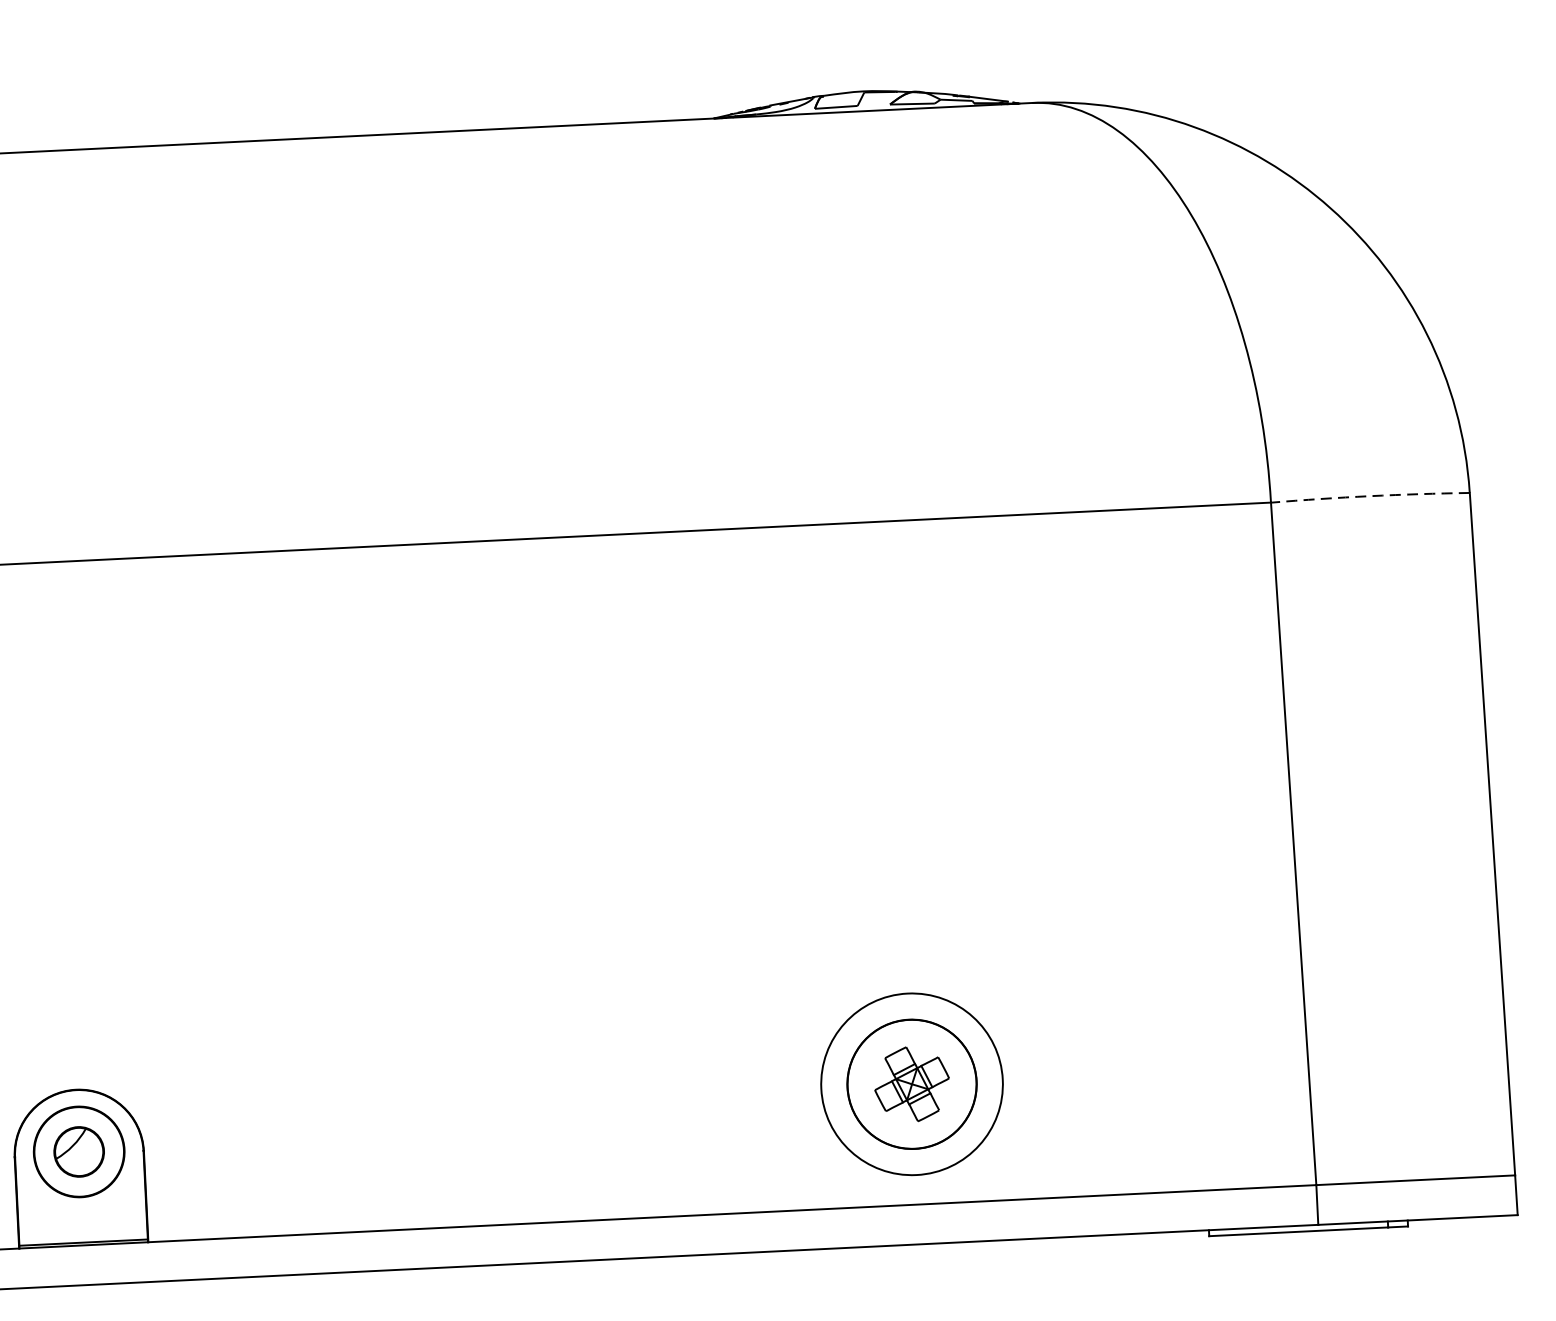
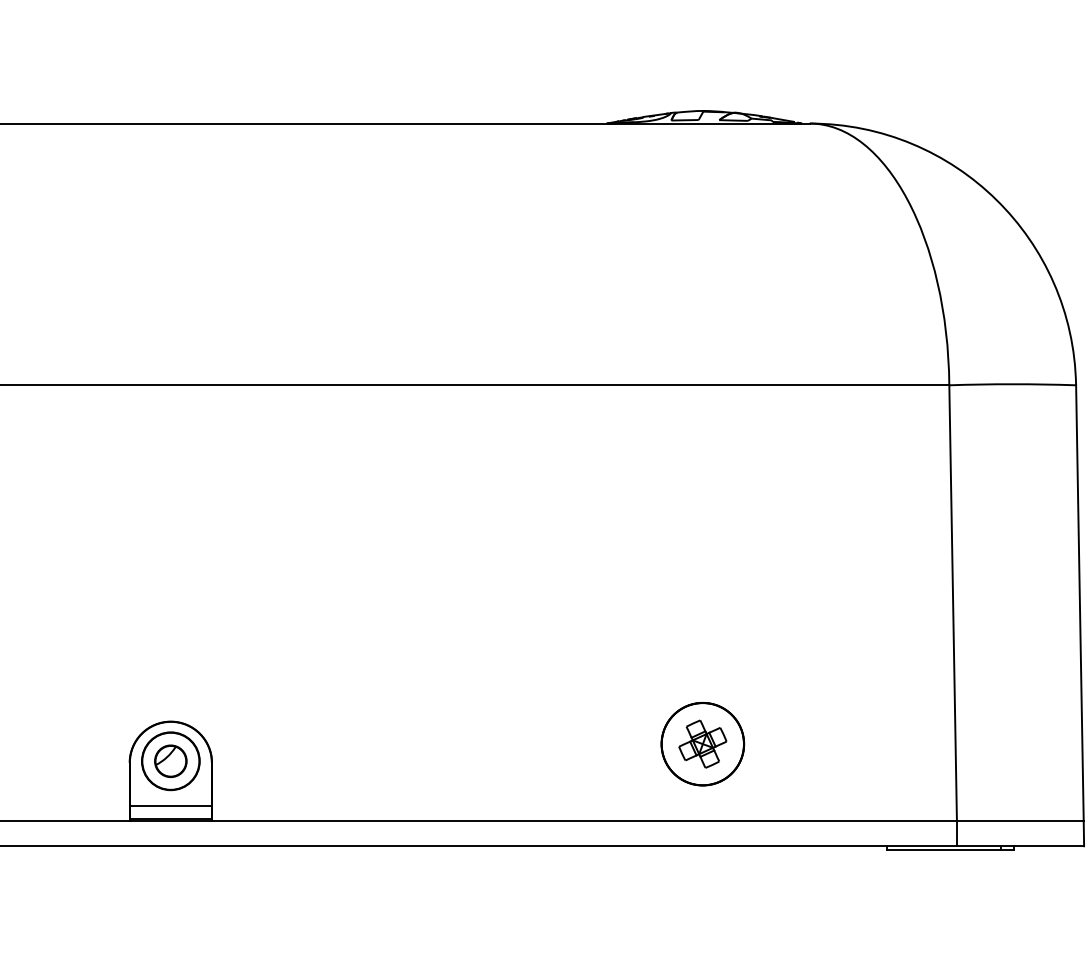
arc: (1370, 496) -> (1012, 384), dashed -> solid
circle: (911, 1083) -> (702, 743), size x0.71
line: (82, 1221) -> (170, 805), added

